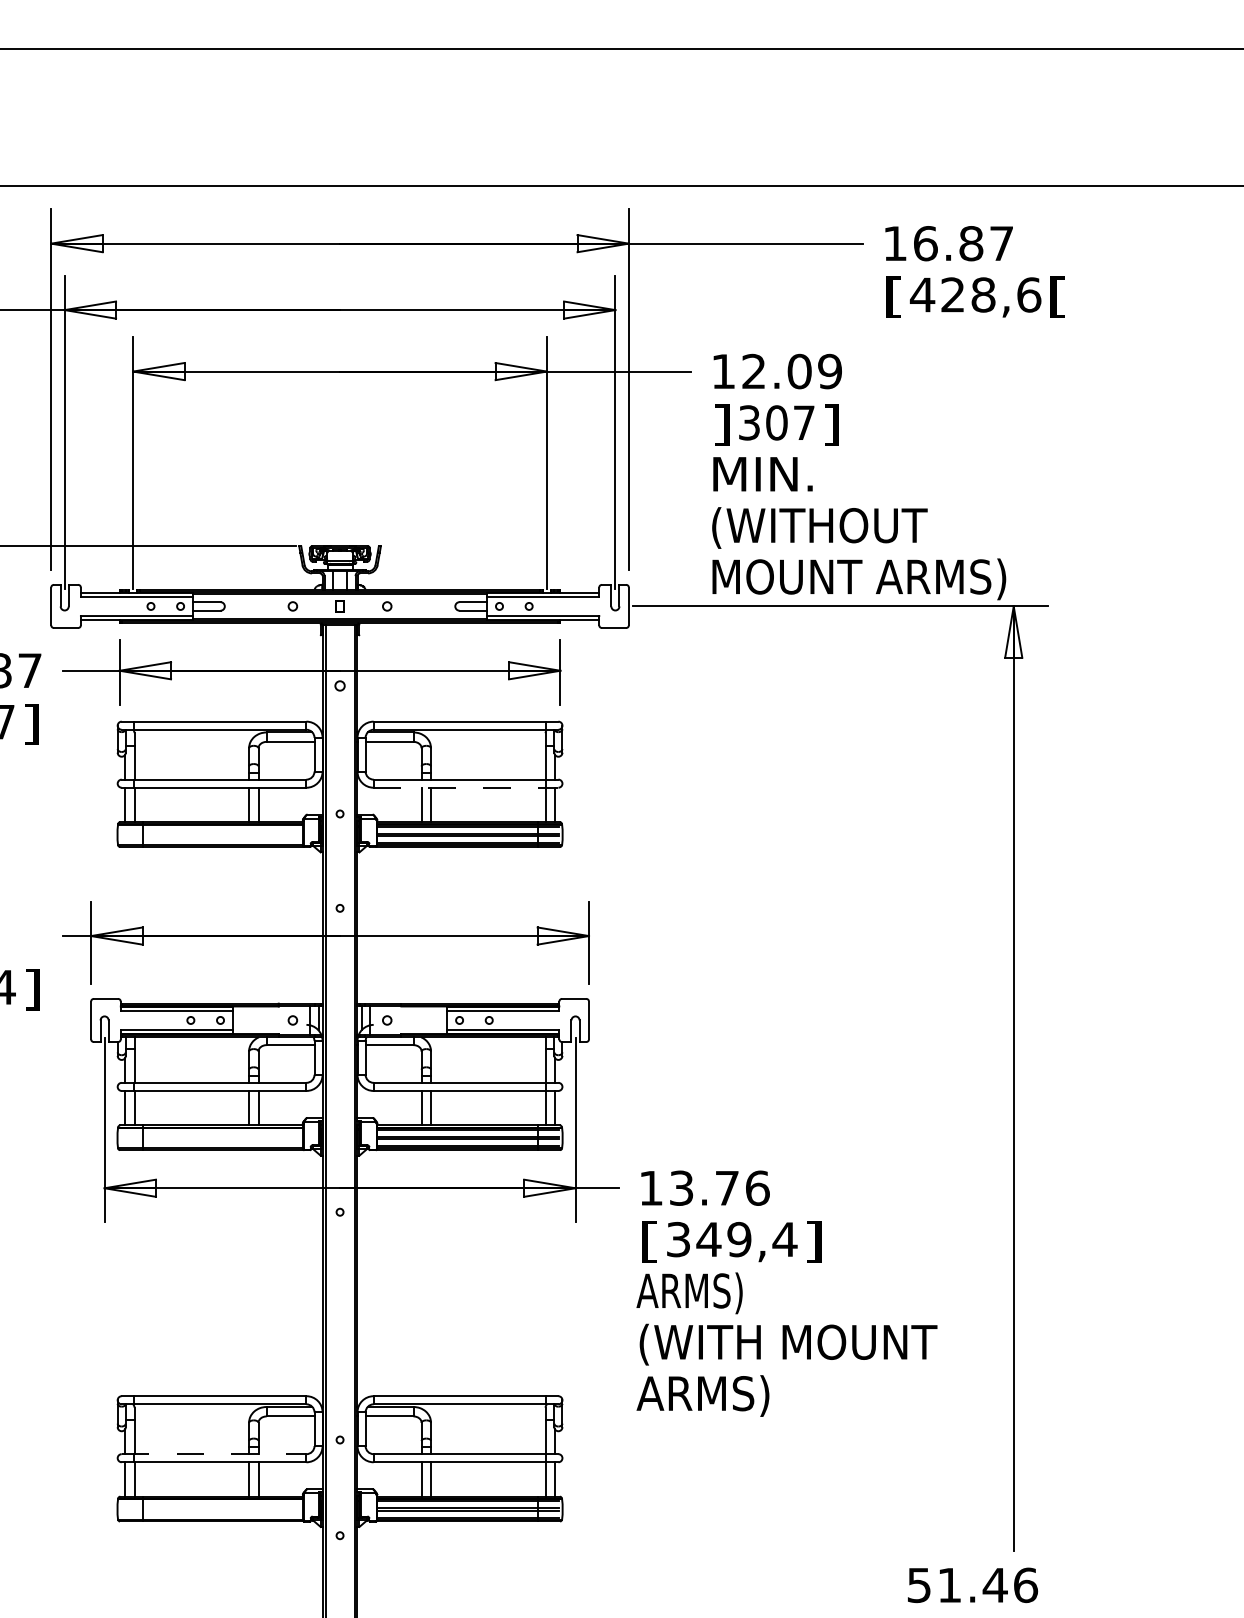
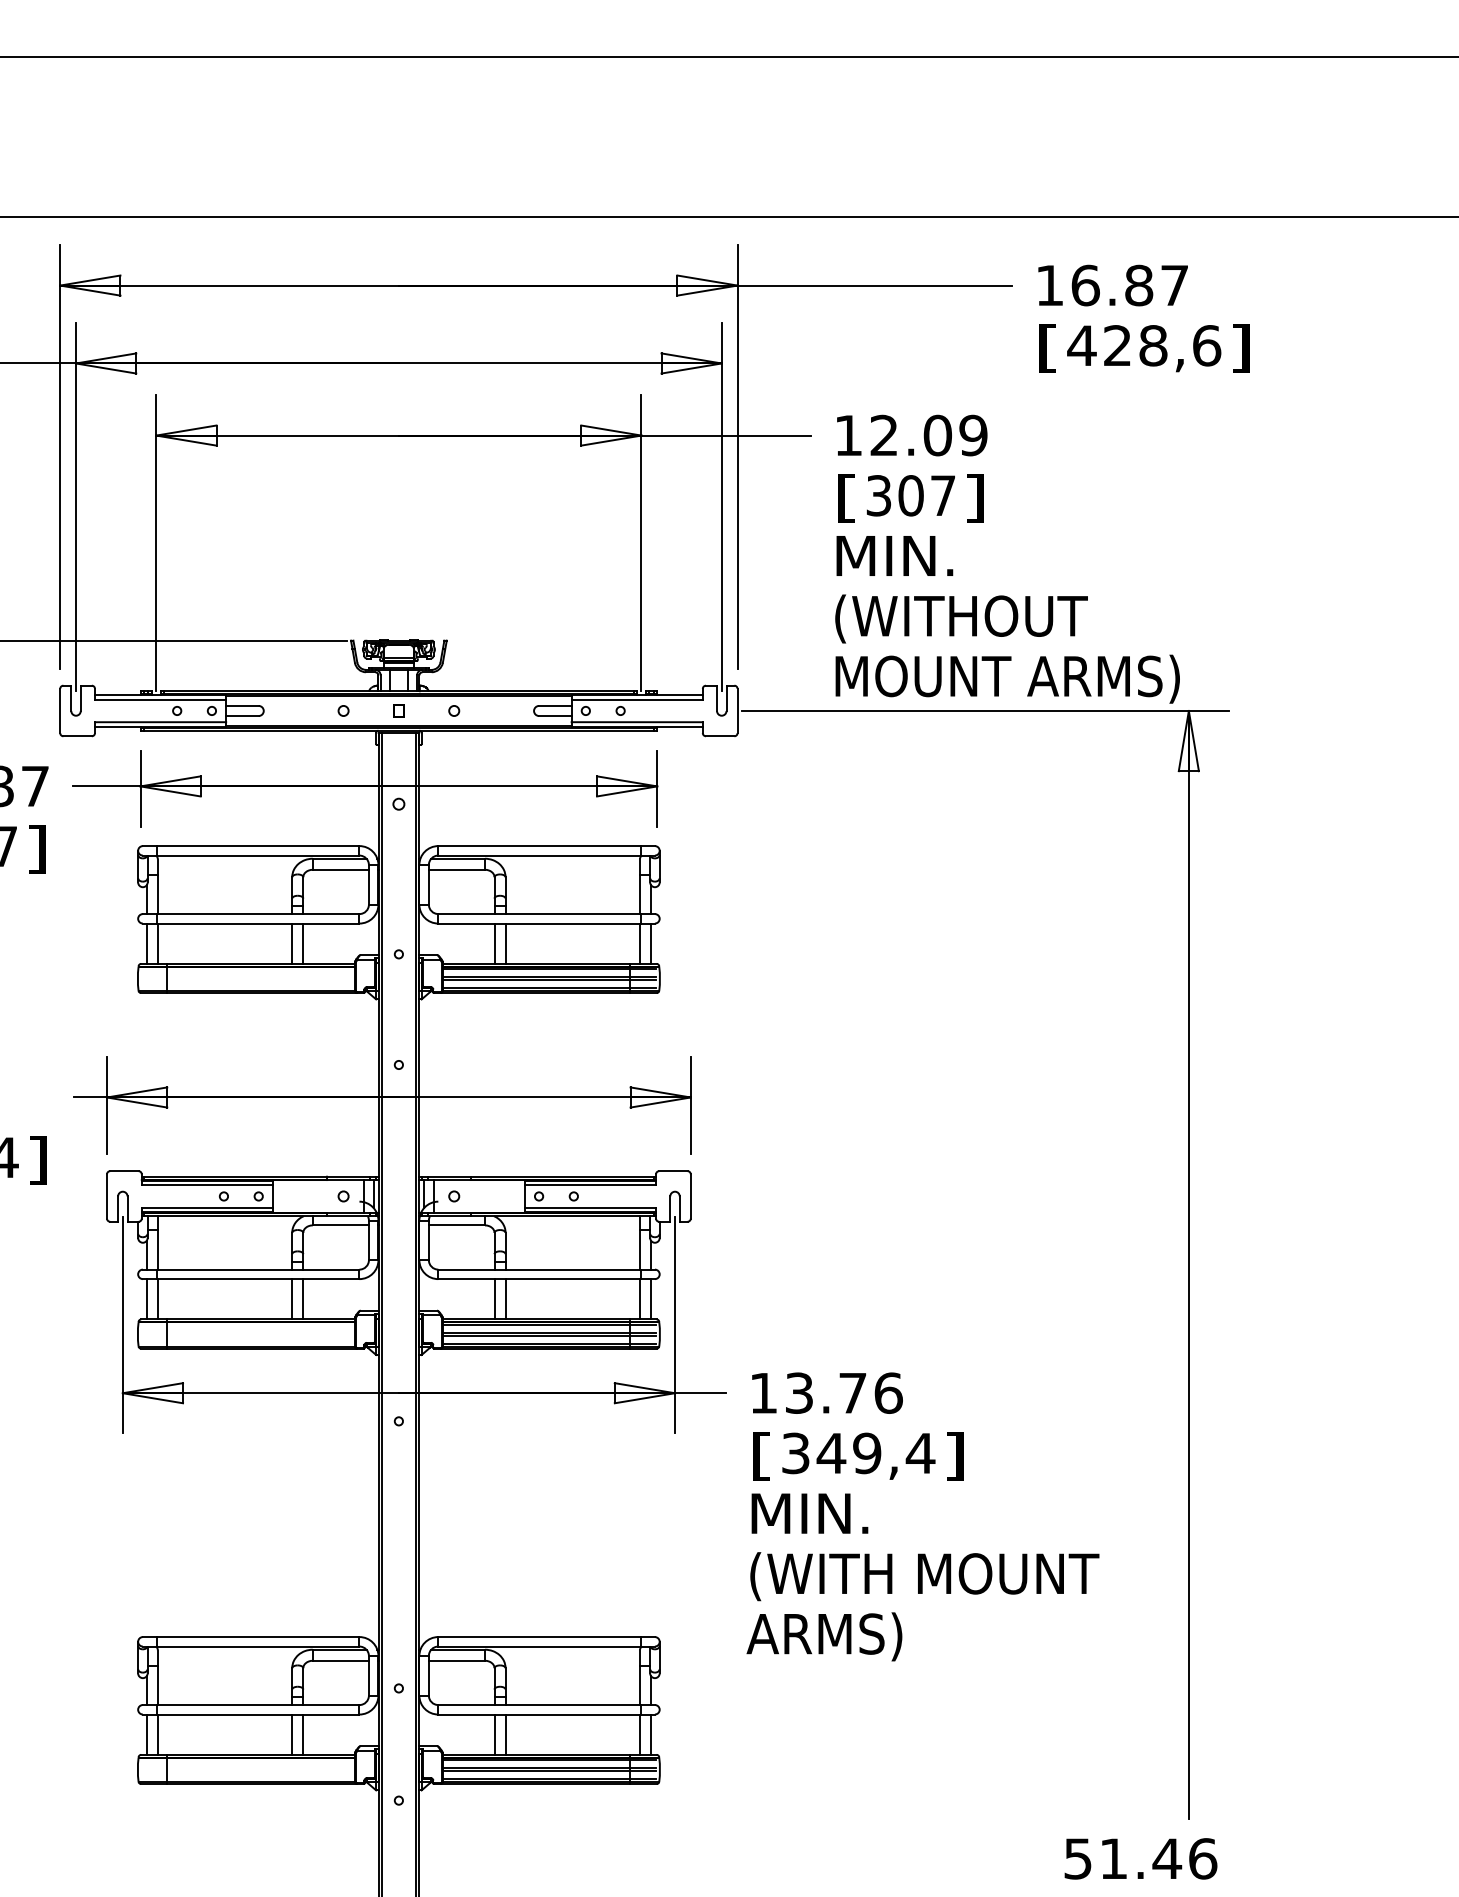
text: (1057, 297) -> (1240, 348), [ -> ]
text: (721, 425) -> (846, 498), ] -> [
line: (466, 787) -> (547, 923), dashed -> solid
text: (689, 1293) -> (808, 1516), ARMS) -> MIN.
line: (214, 1454) -> (251, 1705), dashed -> solid

